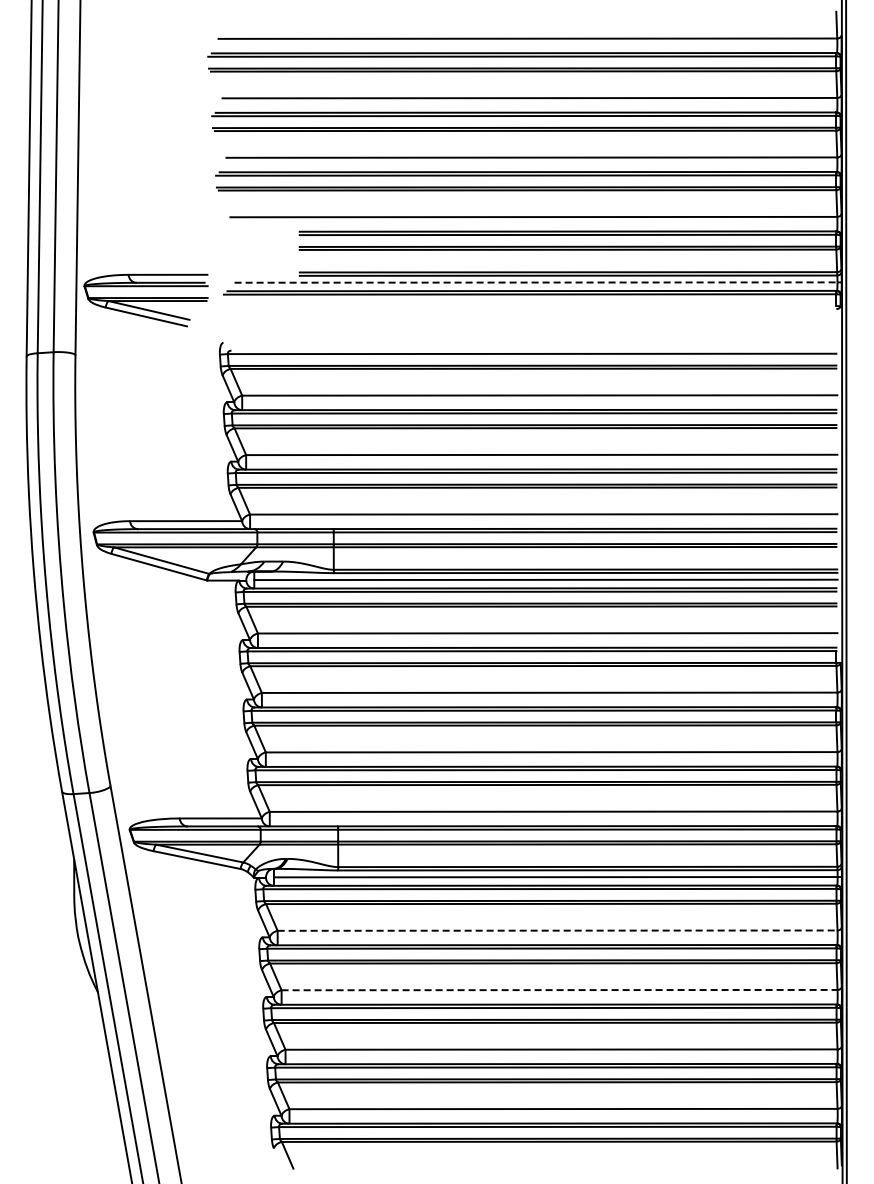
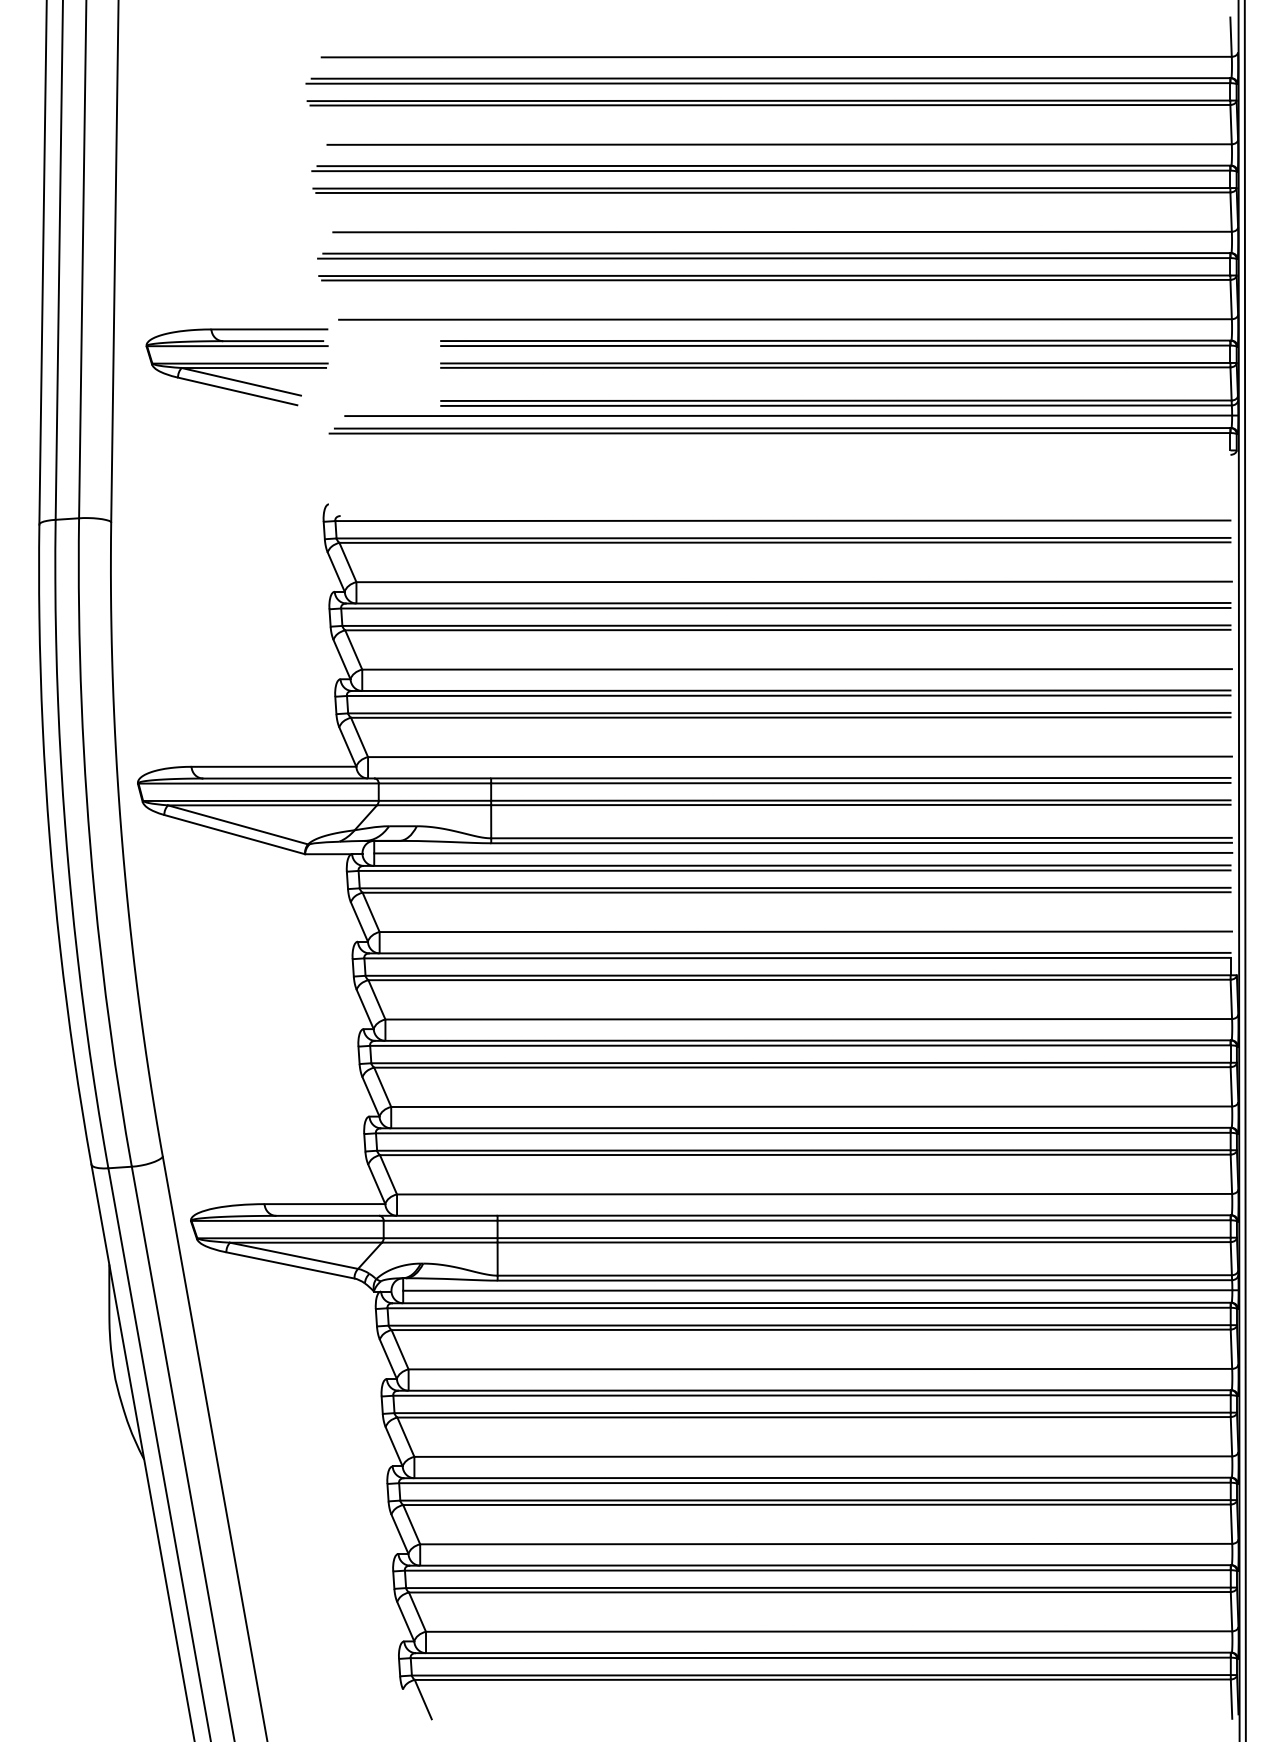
line: (536, 282) -> (789, 415), dashed -> solid
part: (145, 300) -> (236, 367), moved
line: (557, 930) -> (820, 1368), dashed -> solid
line: (559, 990) -> (823, 1457), dashed -> solid

